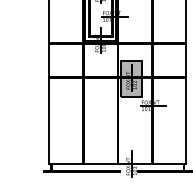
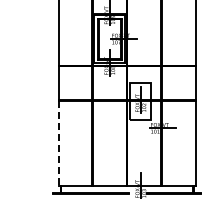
fill: (131, 78) -> (140, 101), removed
line: (49, 120) -> (58, 143), solid -> dashed

